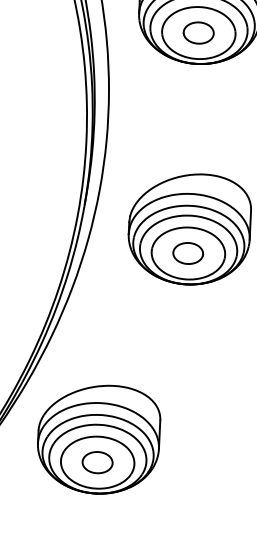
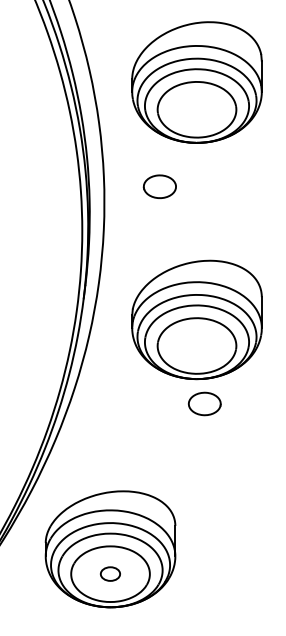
part: (198, 32) -> (159, 186), moved
part: (187, 253) -> (204, 403), moved
part: (97, 462) -> (110, 573), size x0.6

